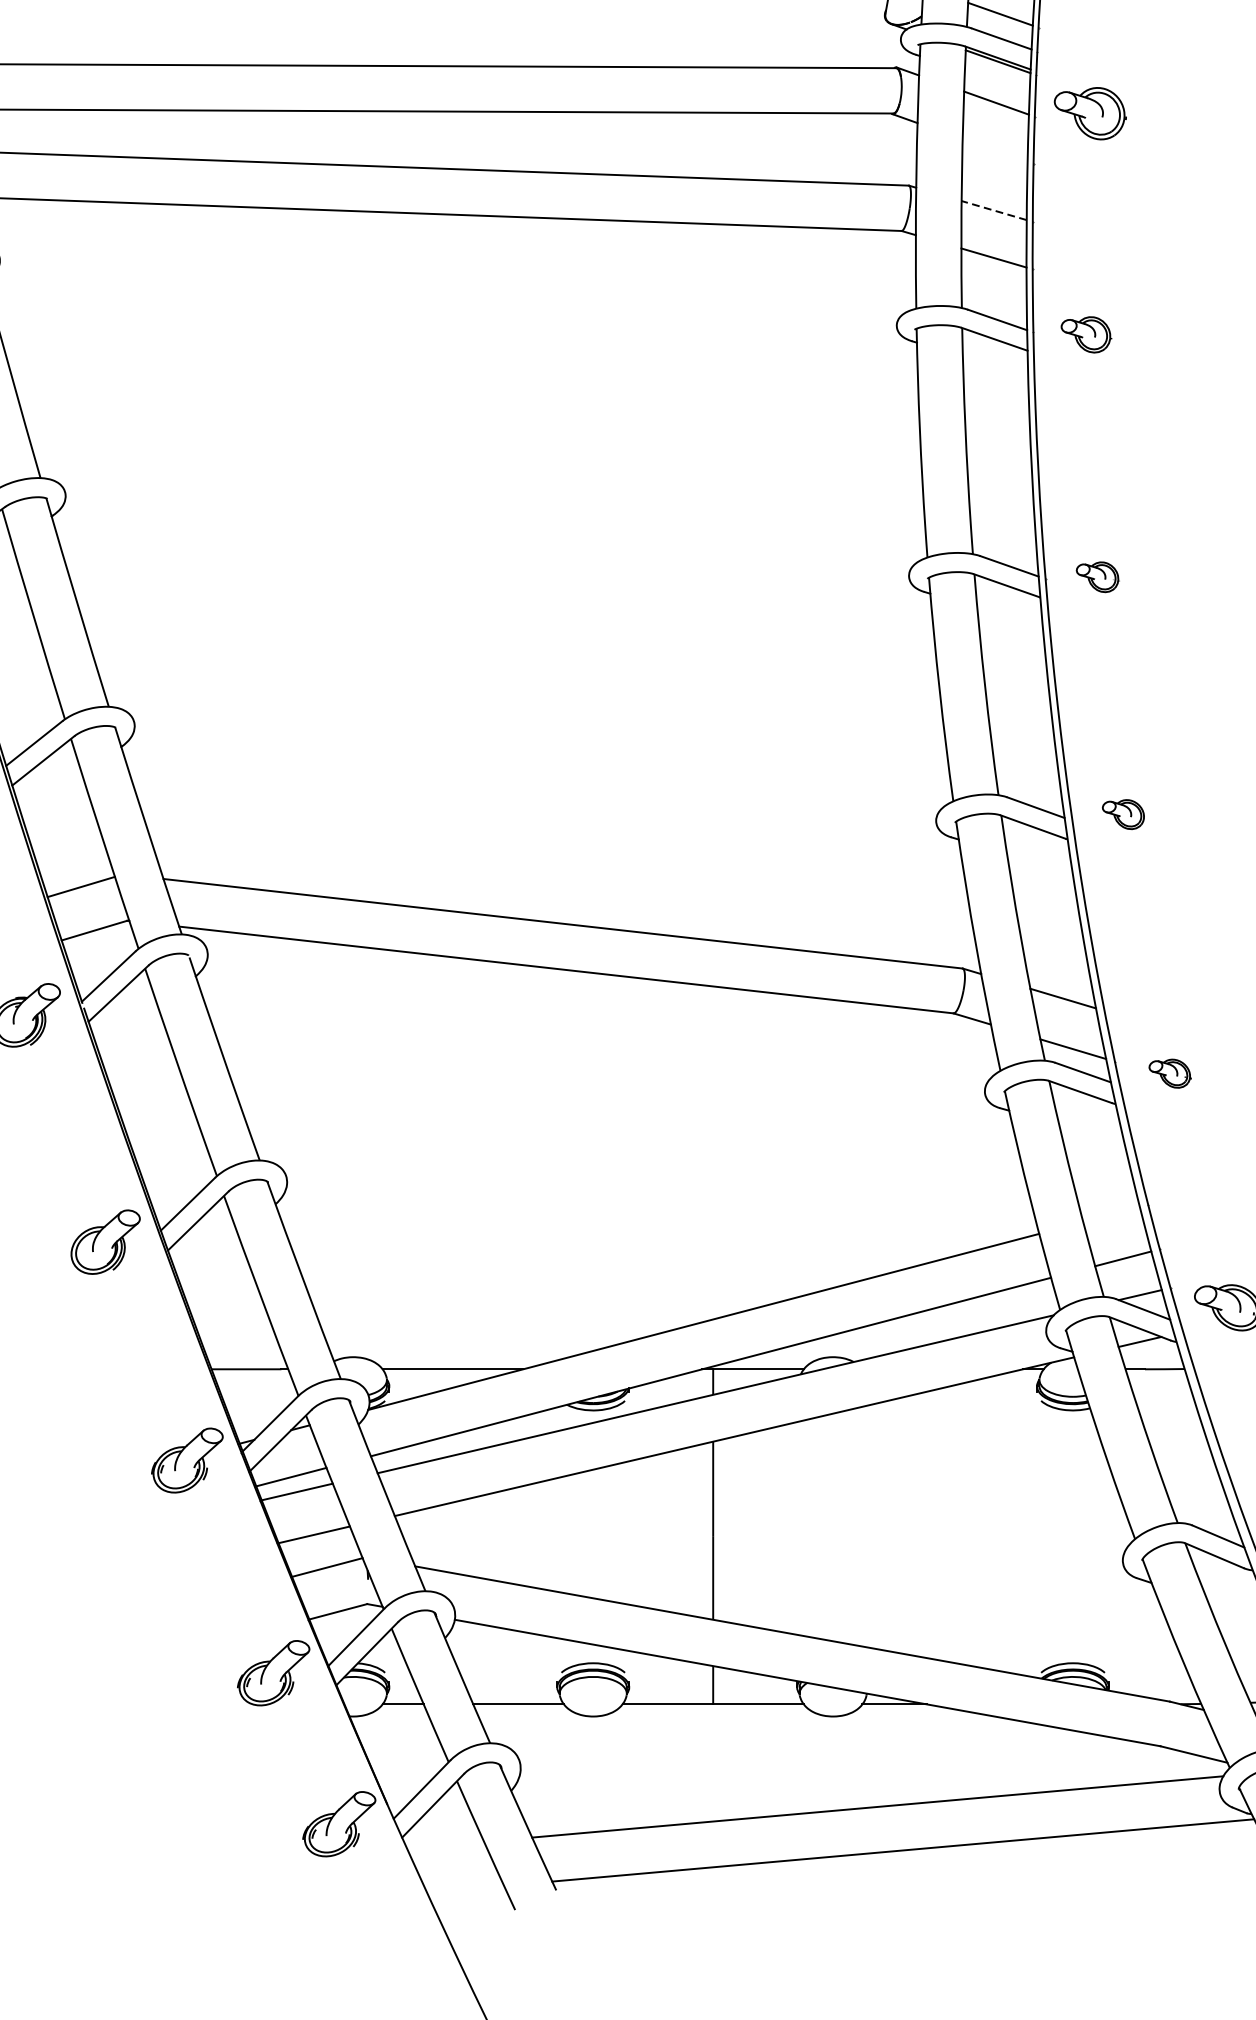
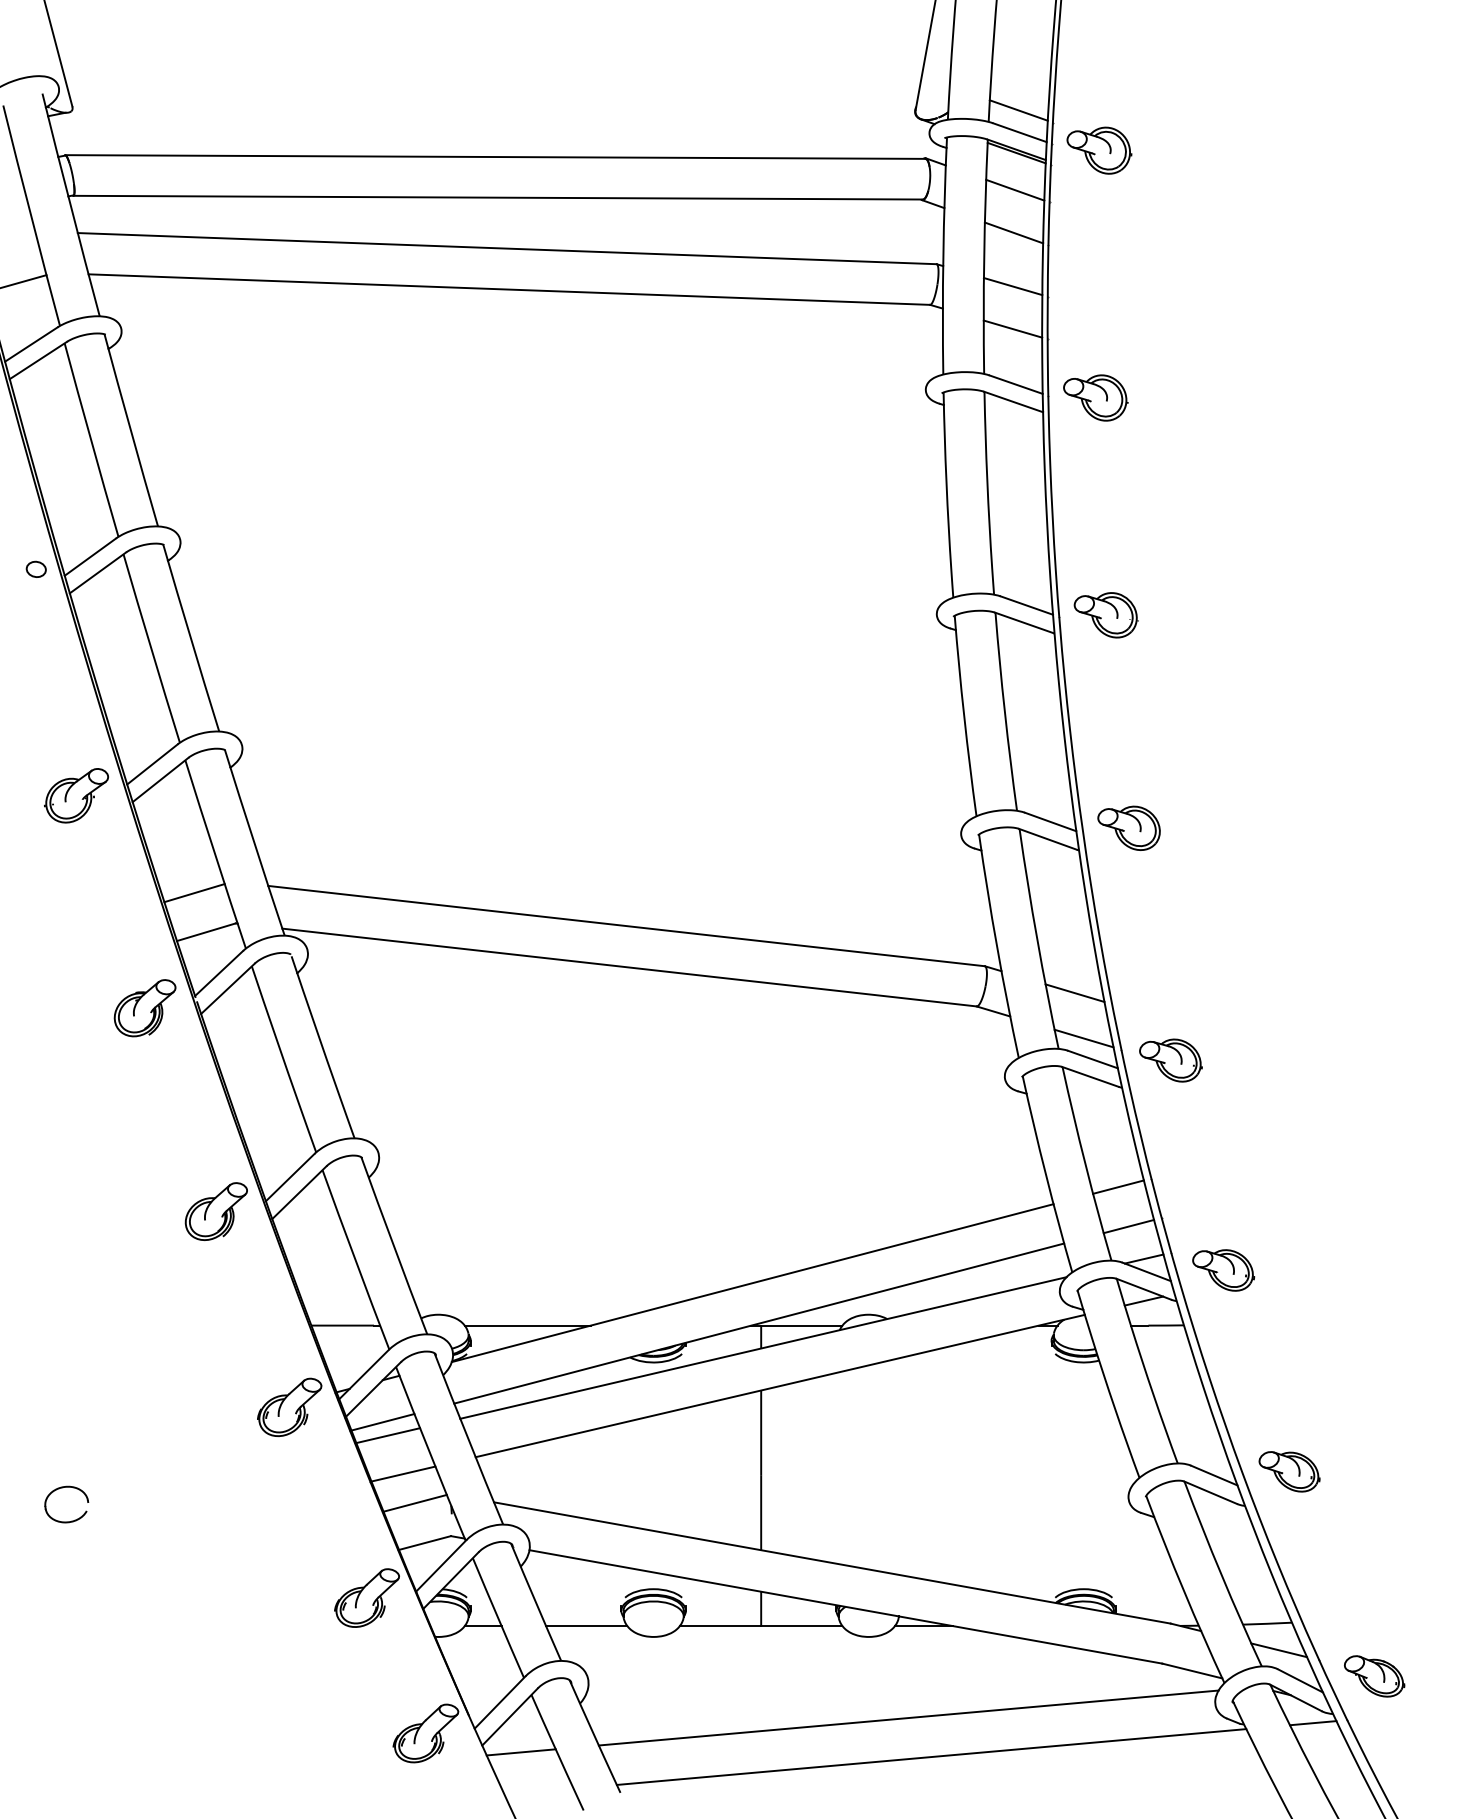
part: (1090, 113) -> (1099, 150), moved
line: (994, 150) -> (1013, 232), added
line: (993, 210) -> (1012, 286), dashed -> solid
part: (1086, 334) -> (1095, 397), size x1.43
part: (1097, 577) -> (1105, 615), size x1.67
part: (1122, 813) -> (1128, 827), size x1.67
part: (1169, 1073) -> (1170, 1060), size x1.67
line: (1111, 1214) -> (1118, 1186), added
line: (444, 1845) -> (520, 1752), added

